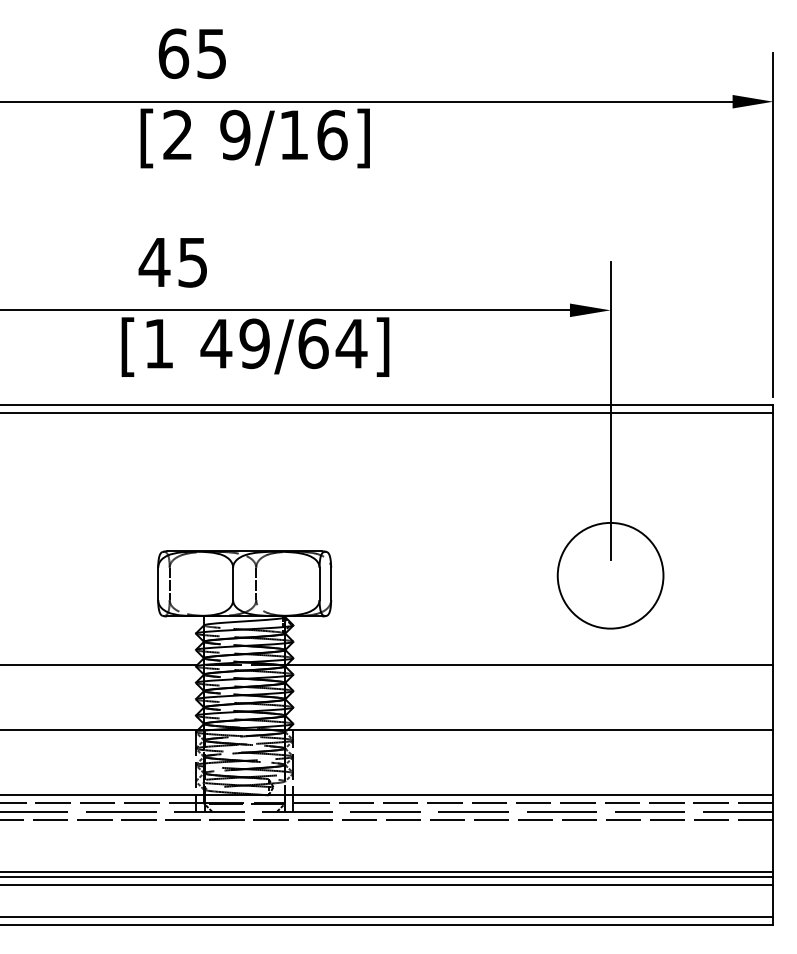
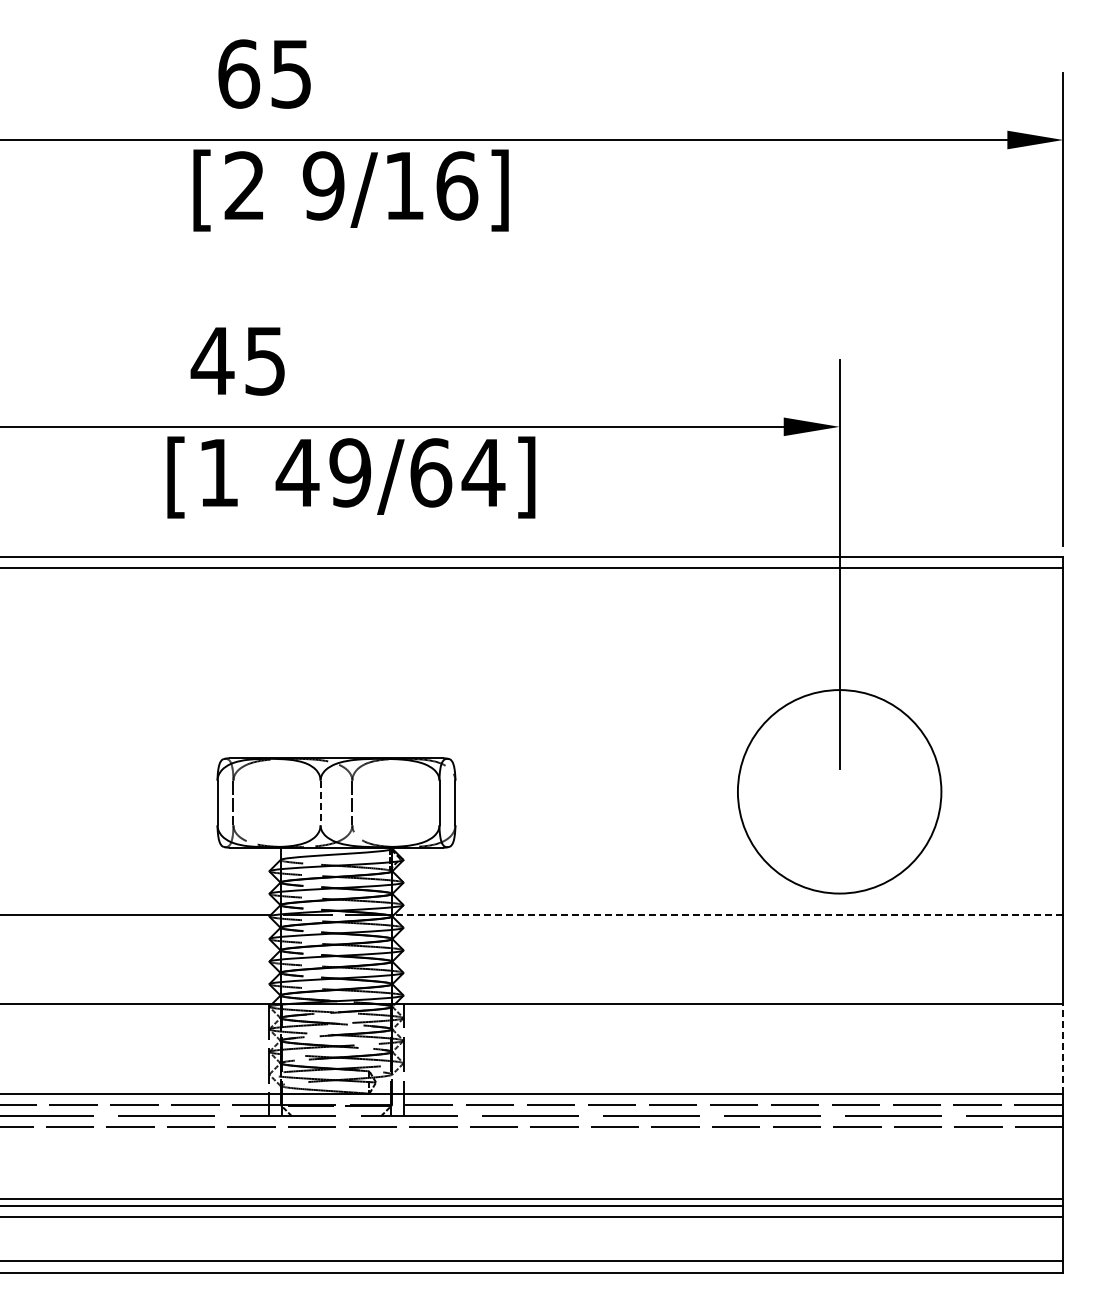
circle: (610, 575) -> (839, 791), size x1.4
line: (233, 584) -> (320, 803), solid -> dashed
line: (529, 665) -> (728, 914), solid -> dashed
line: (773, 763) -> (1063, 1049), solid -> dashed

